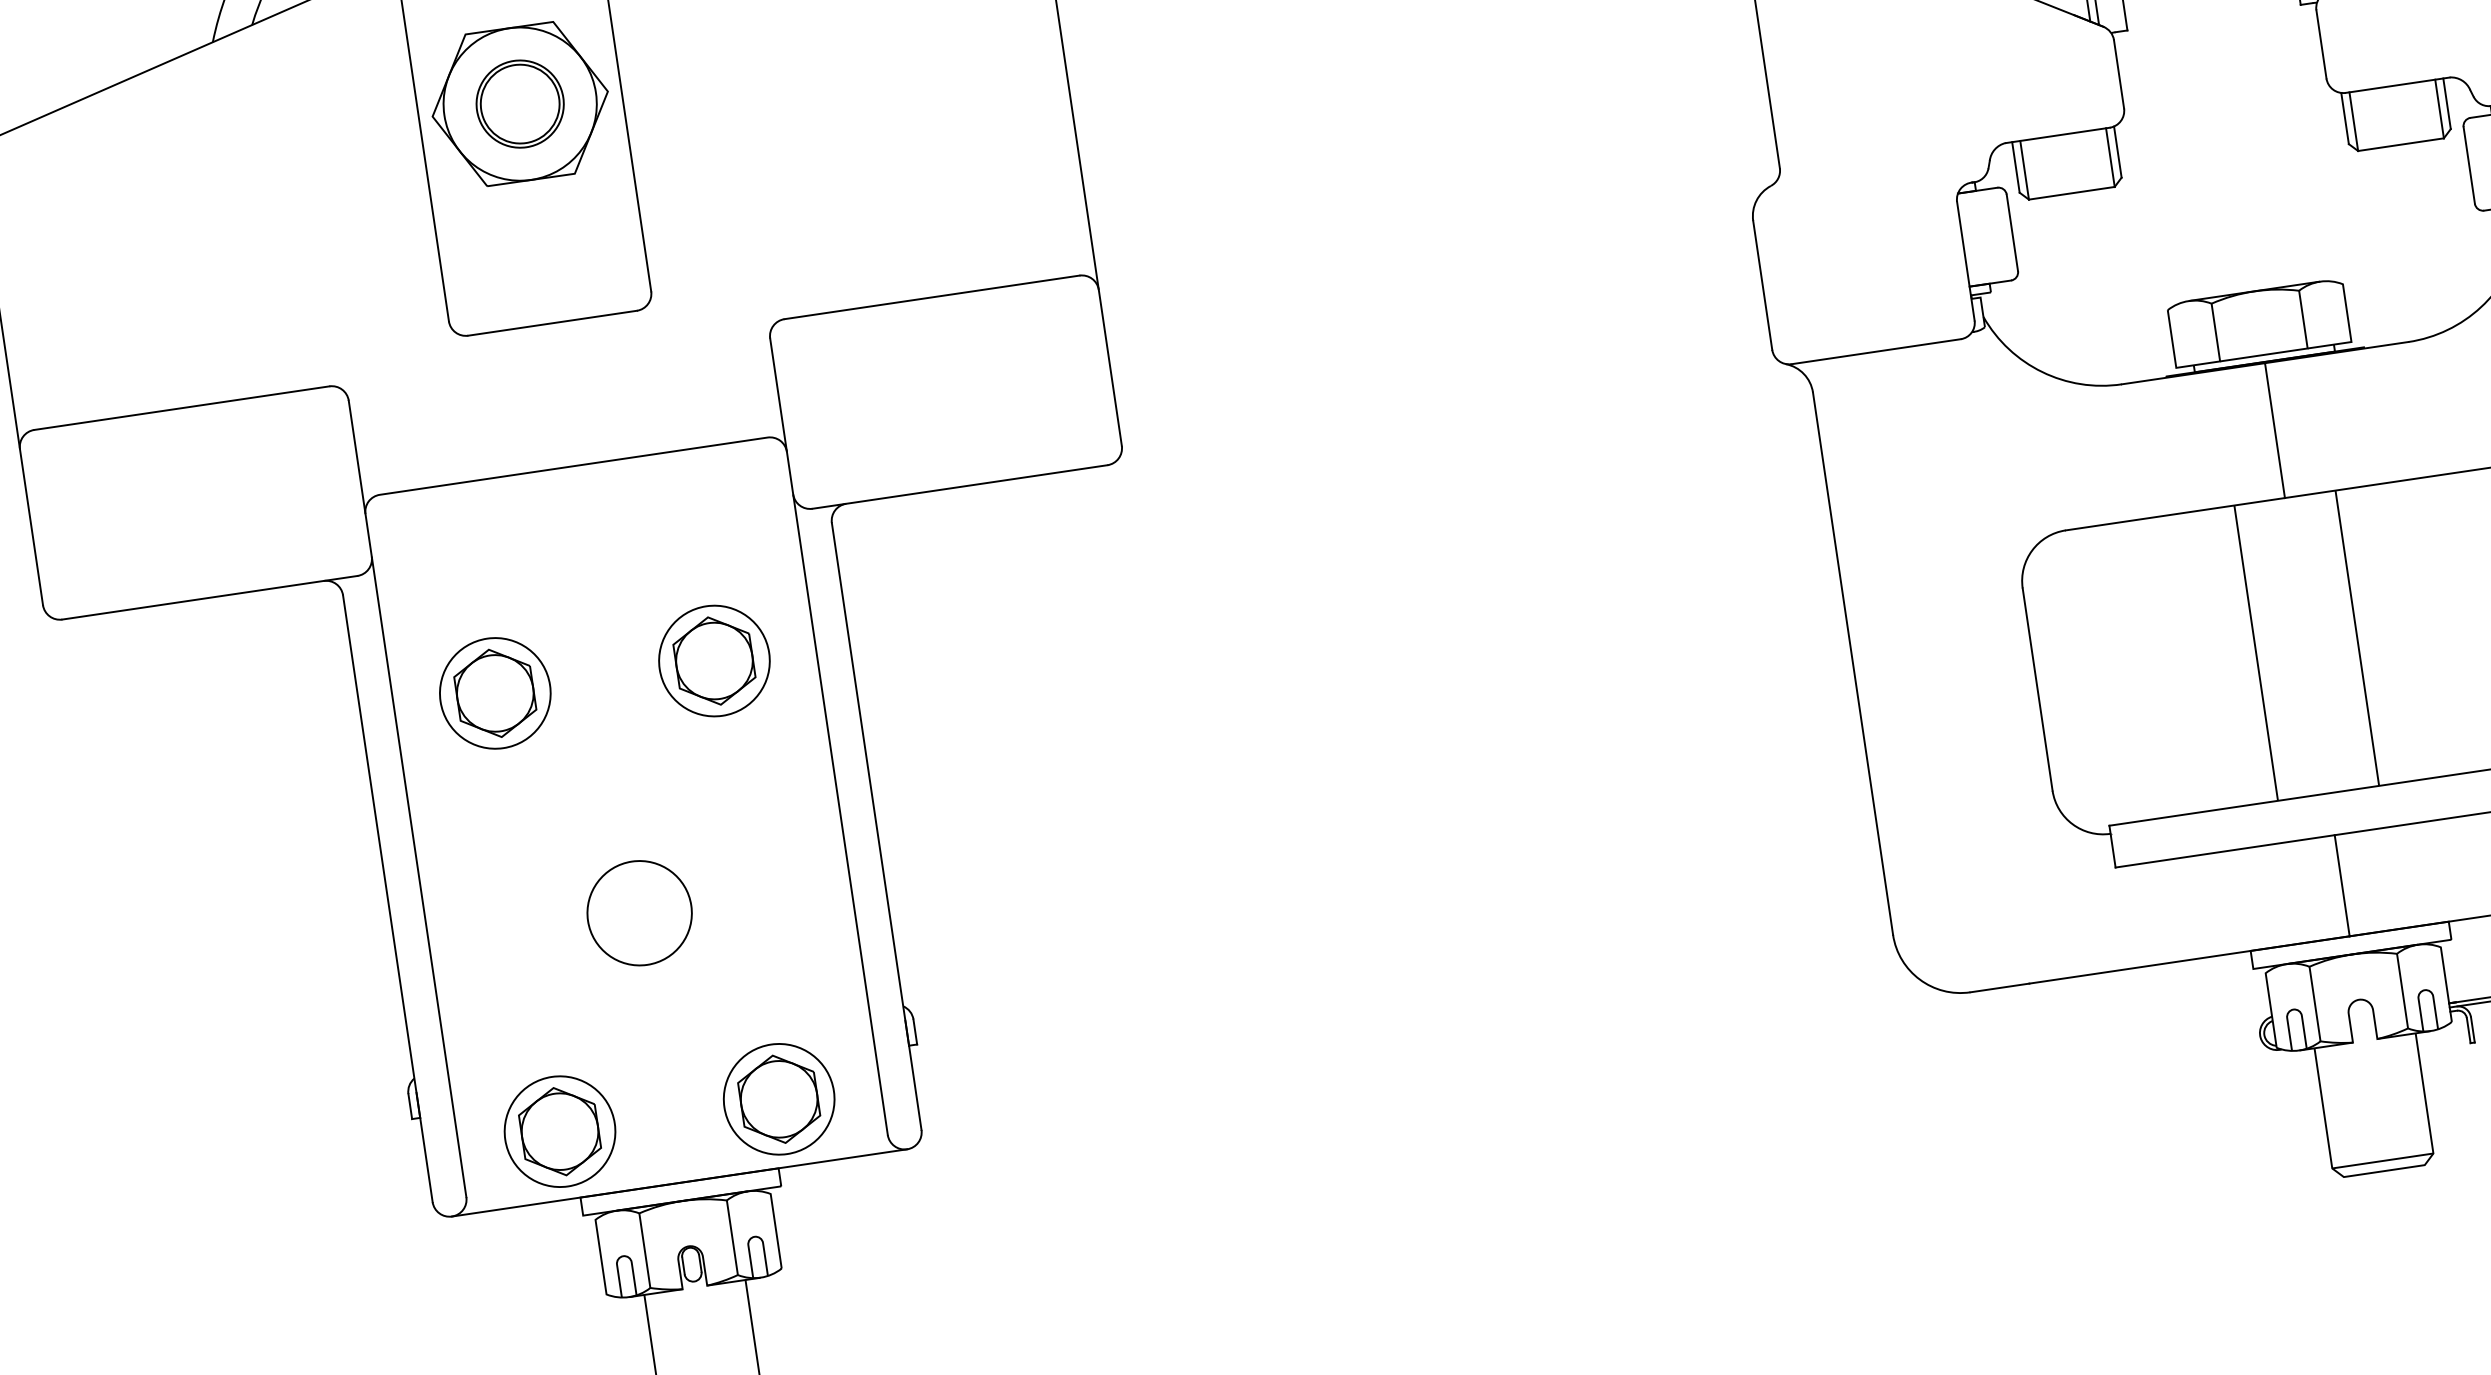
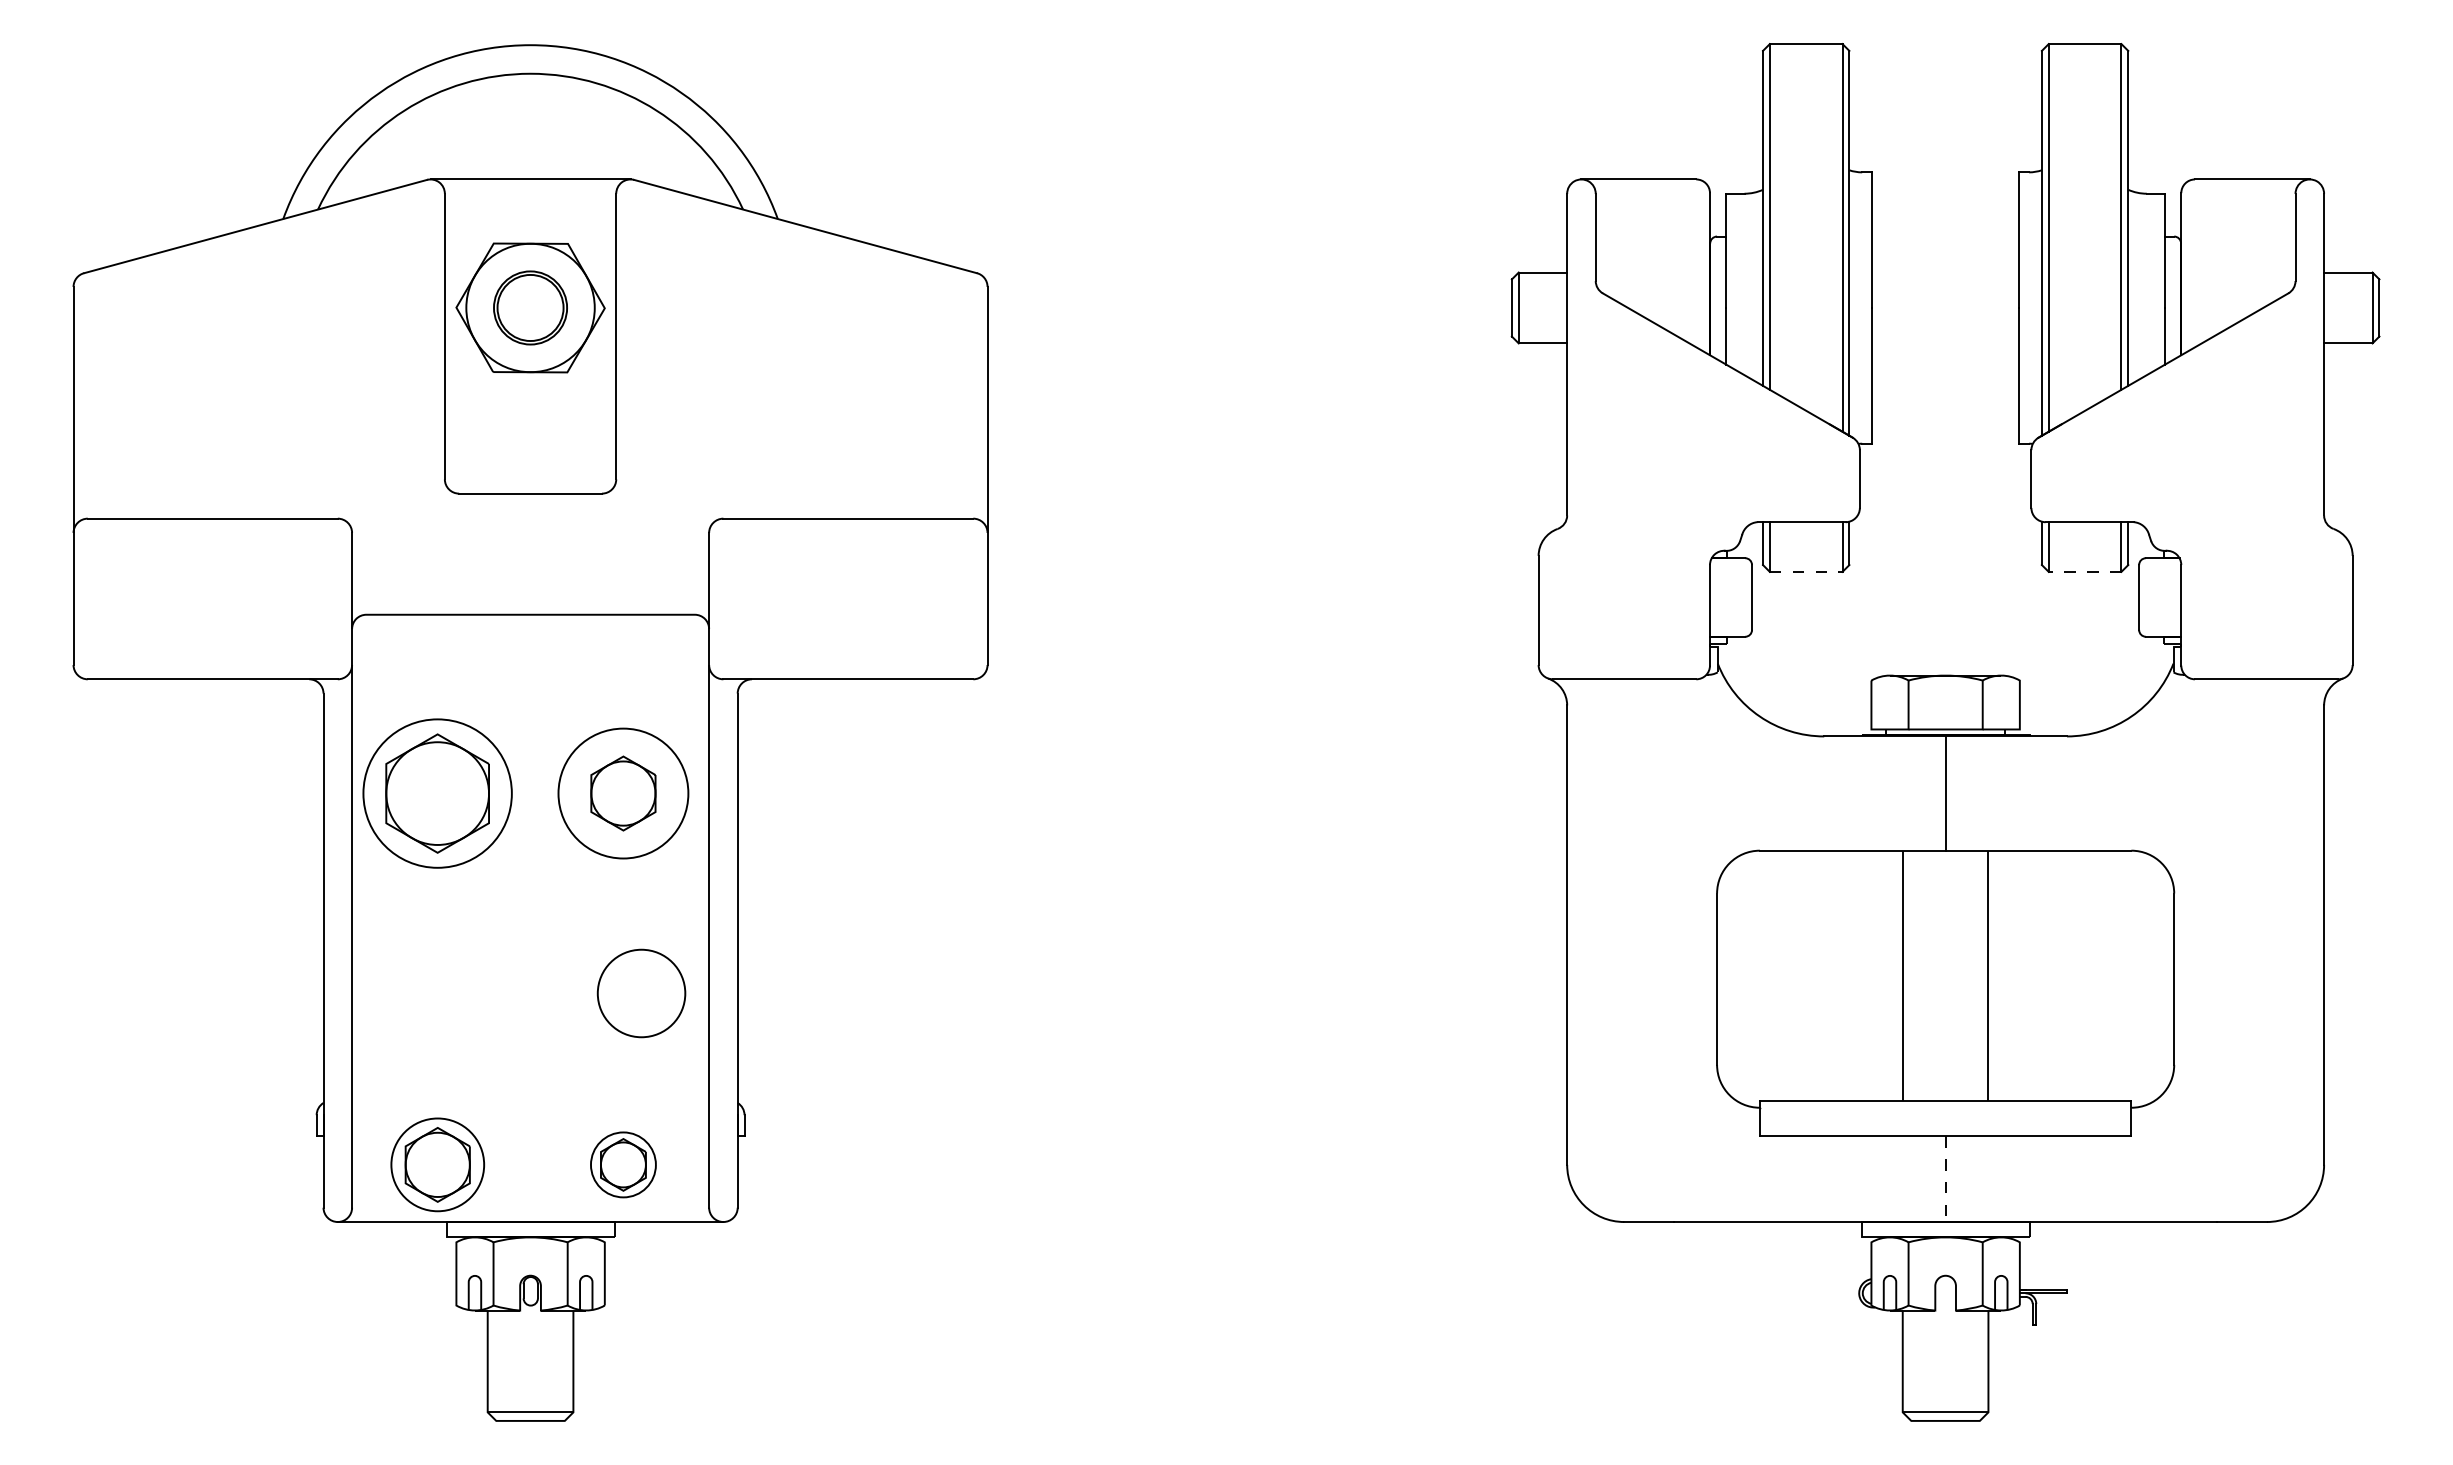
line: (2400, 144) -> (2084, 571), solid -> dashed
line: (2072, 192) -> (1806, 571), solid -> dashed
circle: (714, 660) -> (623, 793), size x1.4
part: (494, 693) -> (437, 793), size x1.6
line: (2342, 886) -> (1945, 1179), solid -> dashed
circle: (639, 913) -> (641, 993), moved
part: (779, 1098) -> (623, 1164), size x0.7

